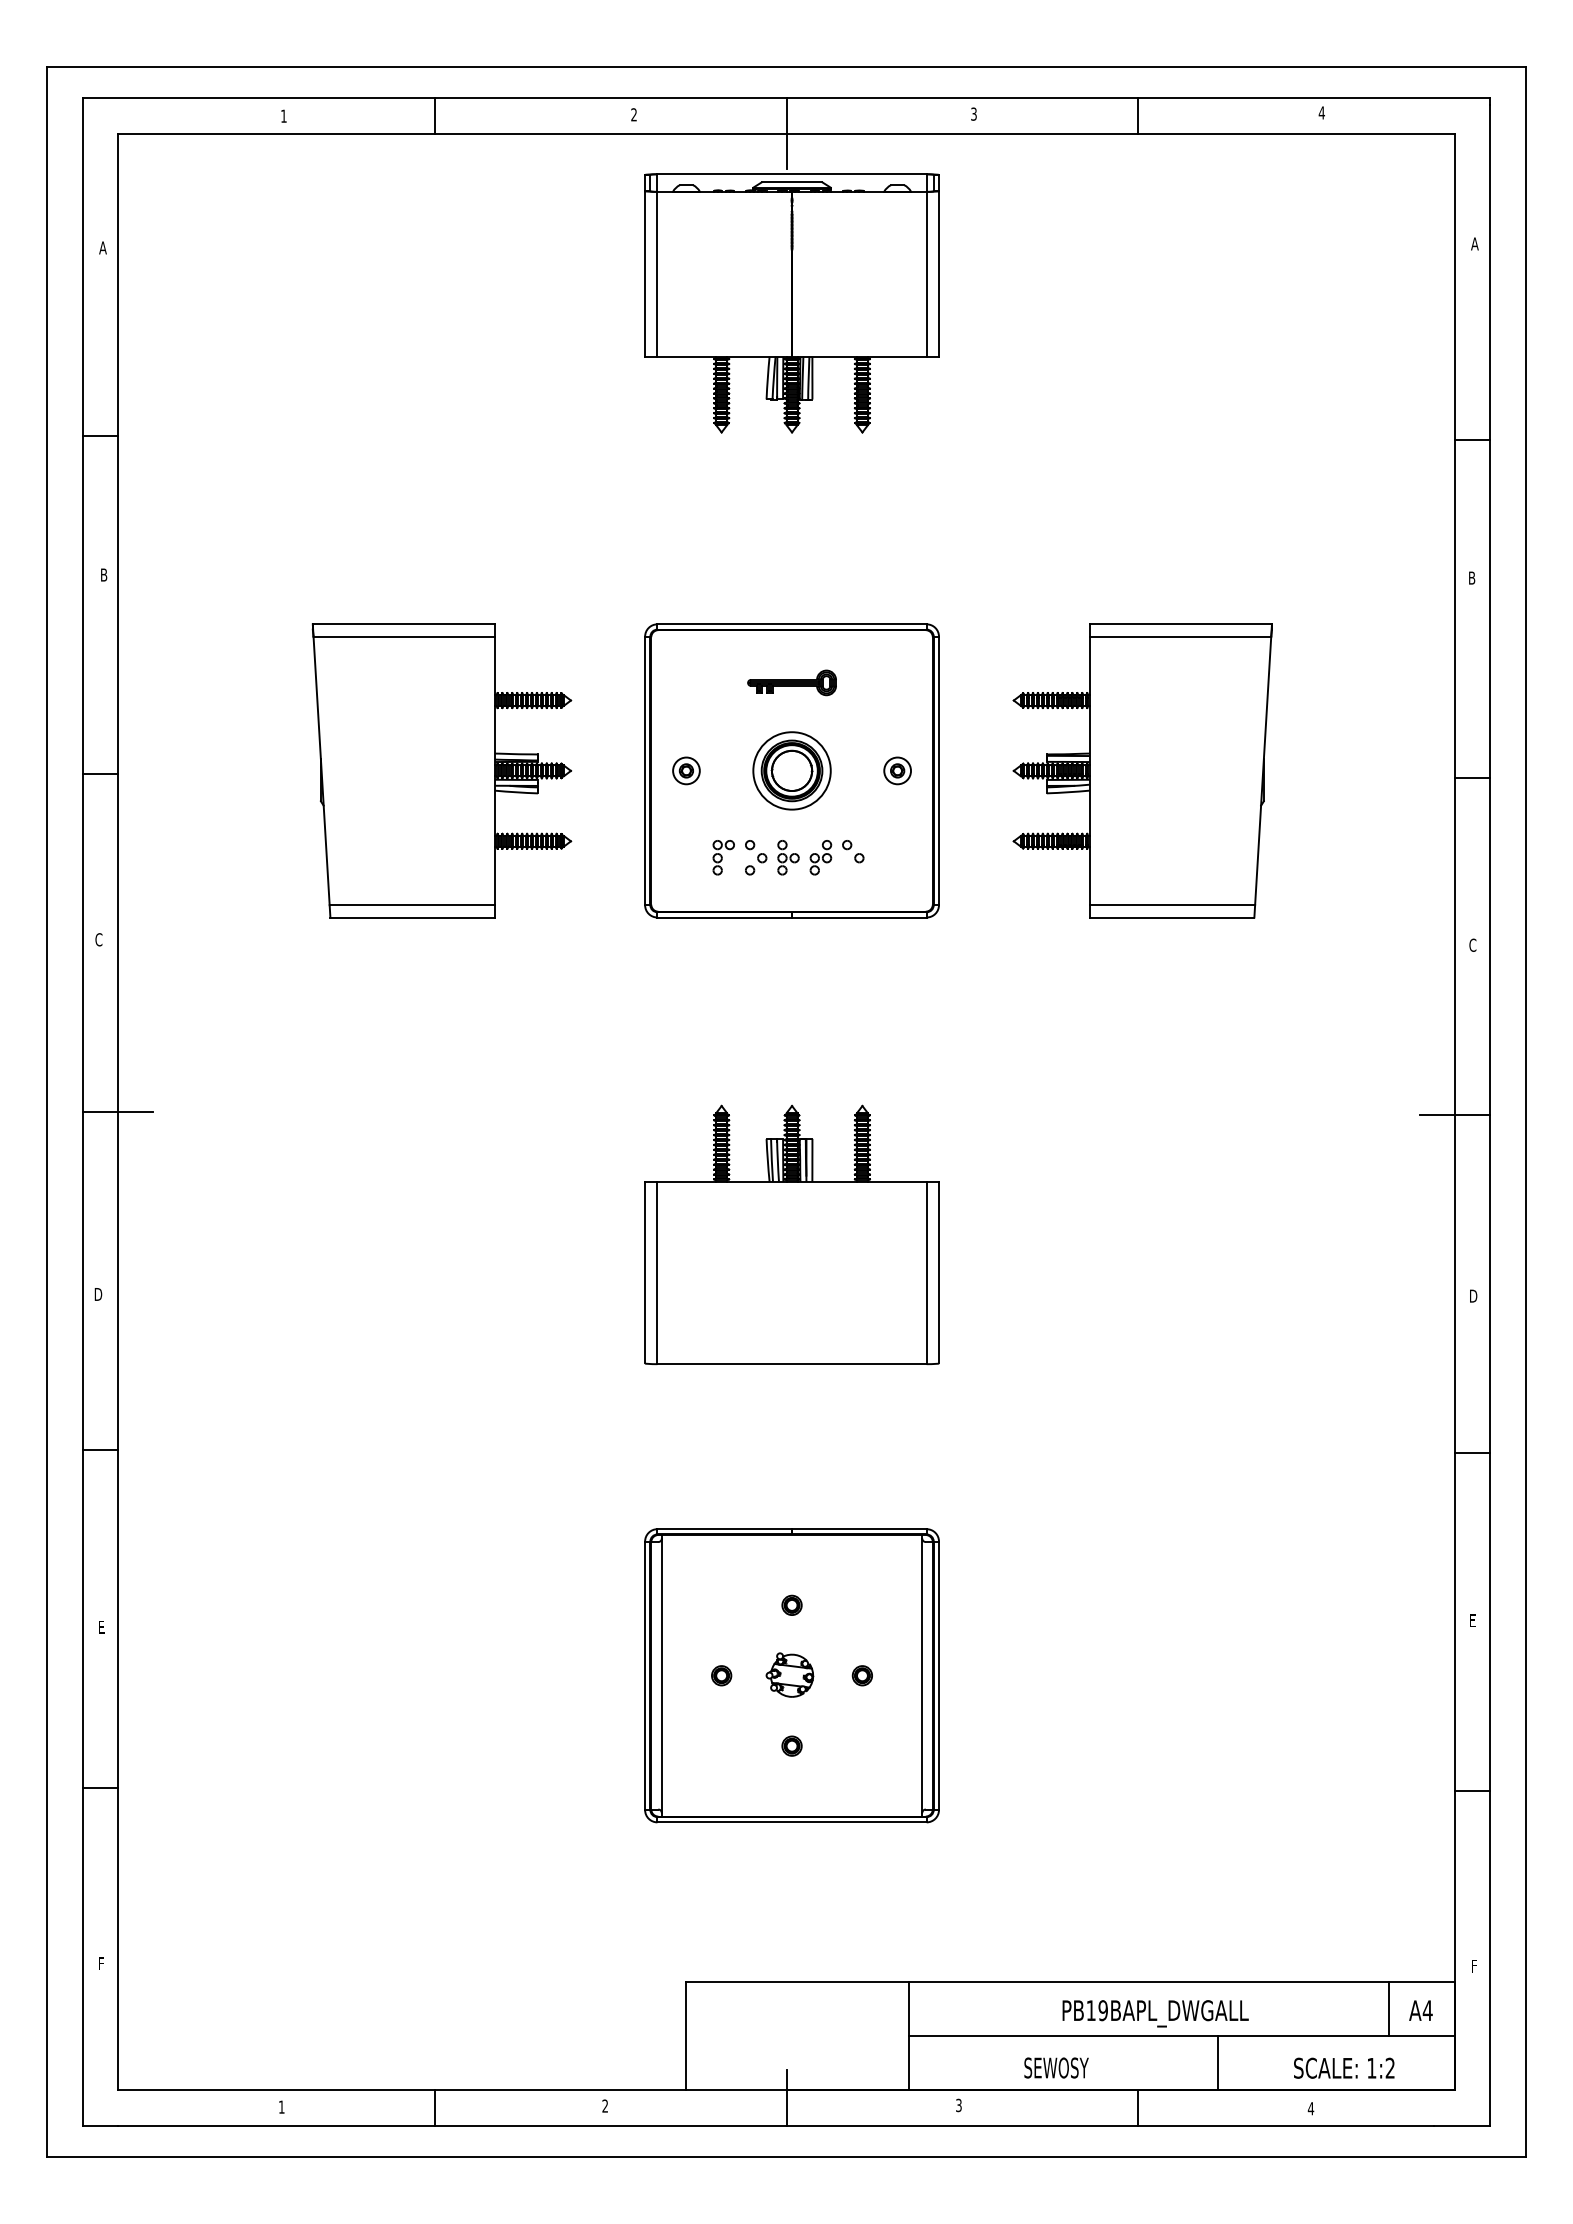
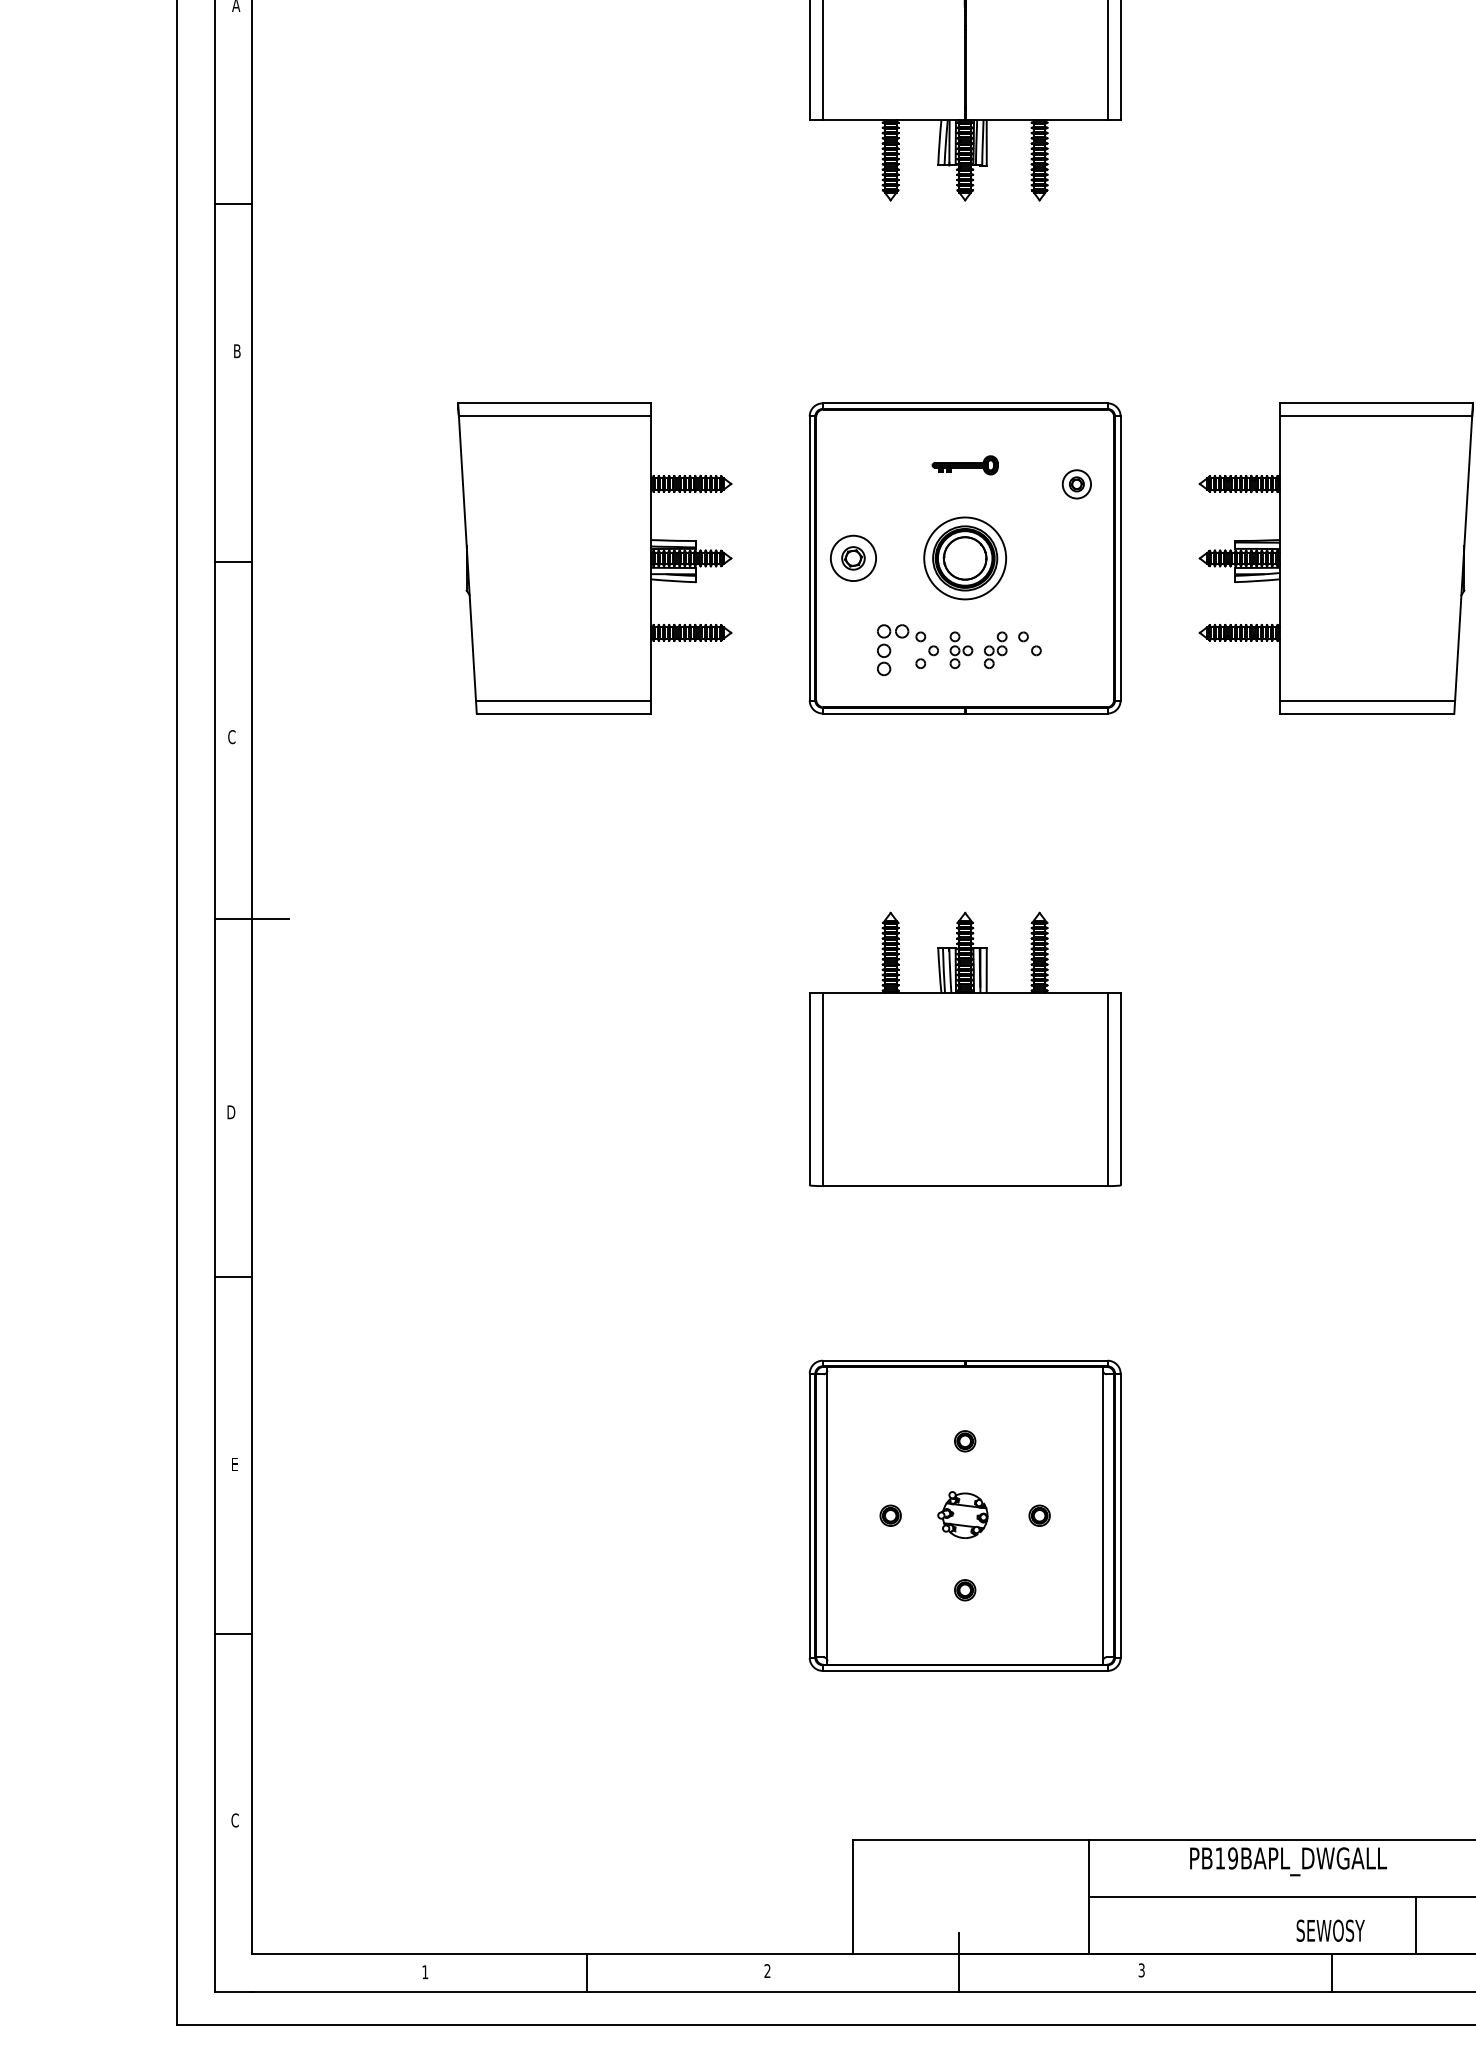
part: (791, 682) -> (964, 464), size x0.7
part: (686, 770) -> (853, 557), size x1.6
part: (897, 770) -> (1076, 483), moved
part: (723, 857) -> (892, 650), size x1.4
text: (101, 1963) -> (234, 1820), F -> C
text: (1155, 2013) -> (1288, 1861), moved
text: (1056, 2067) -> (1330, 1930), moved

